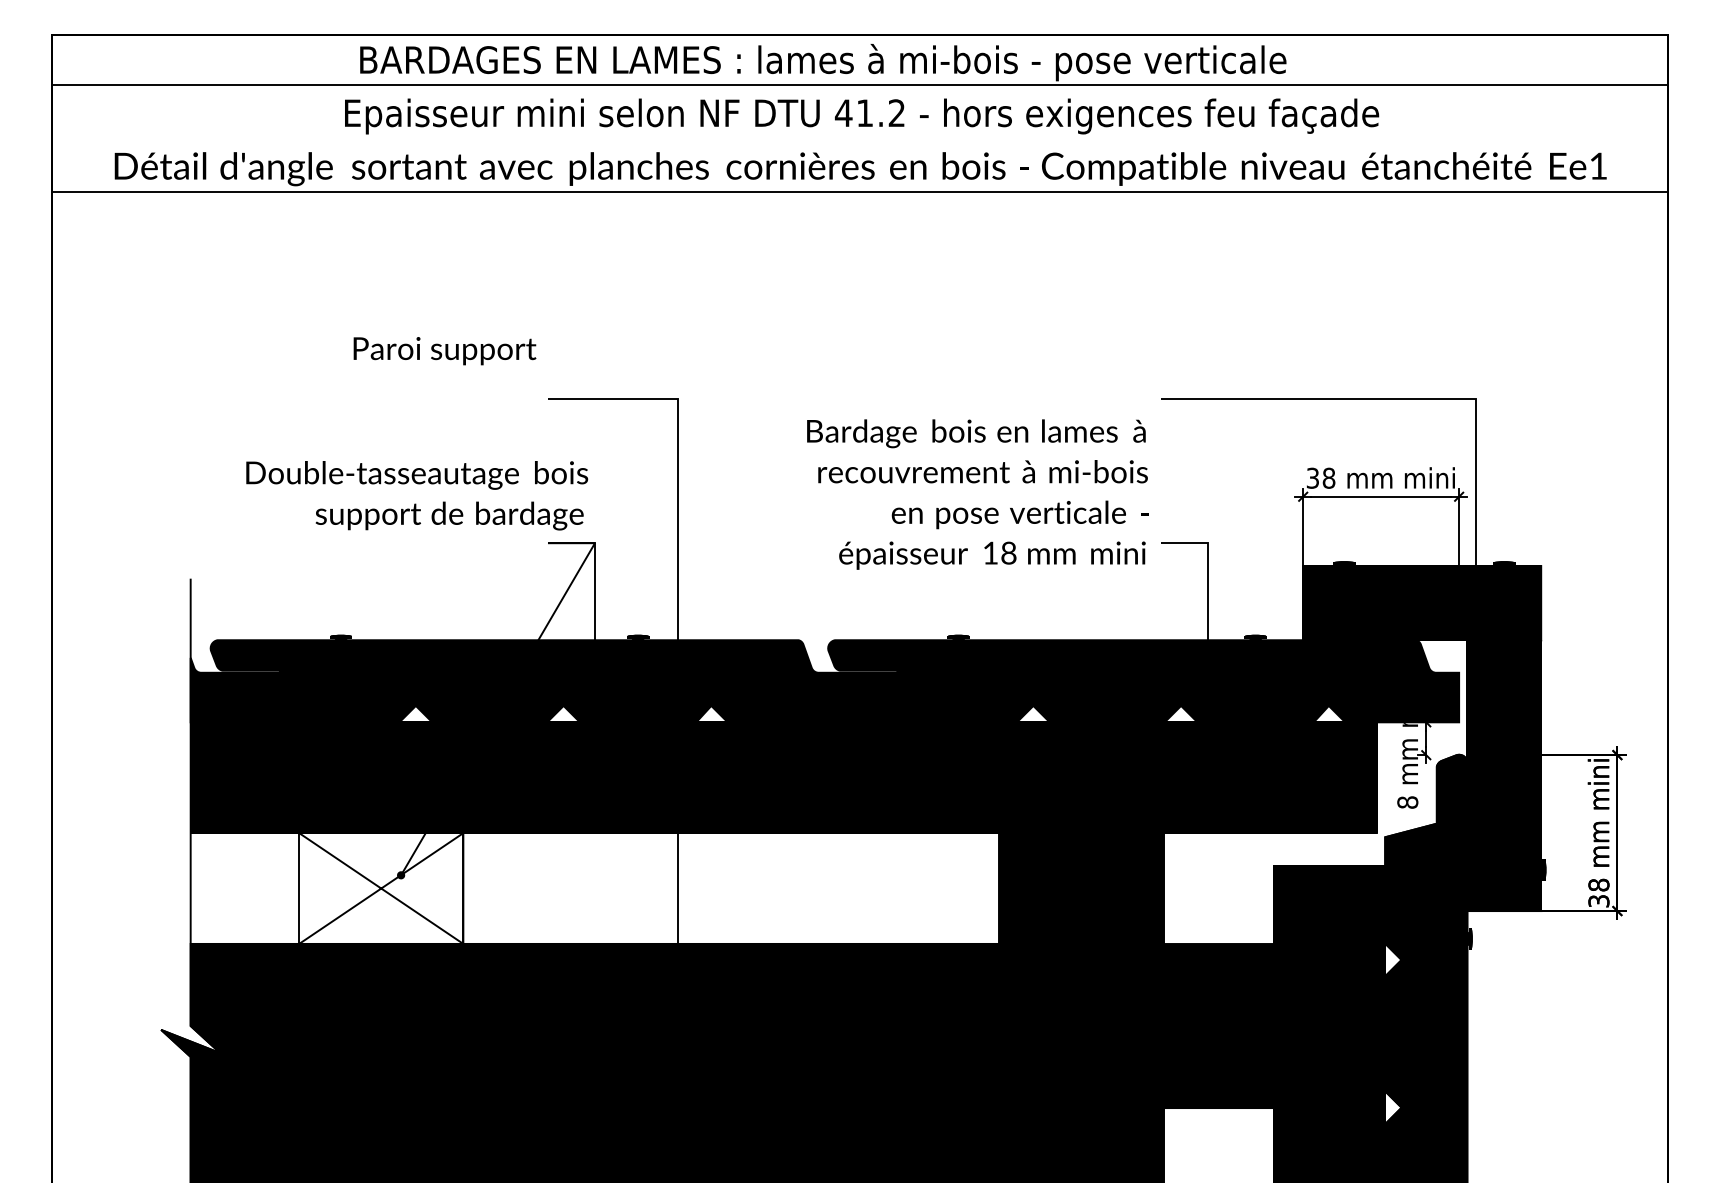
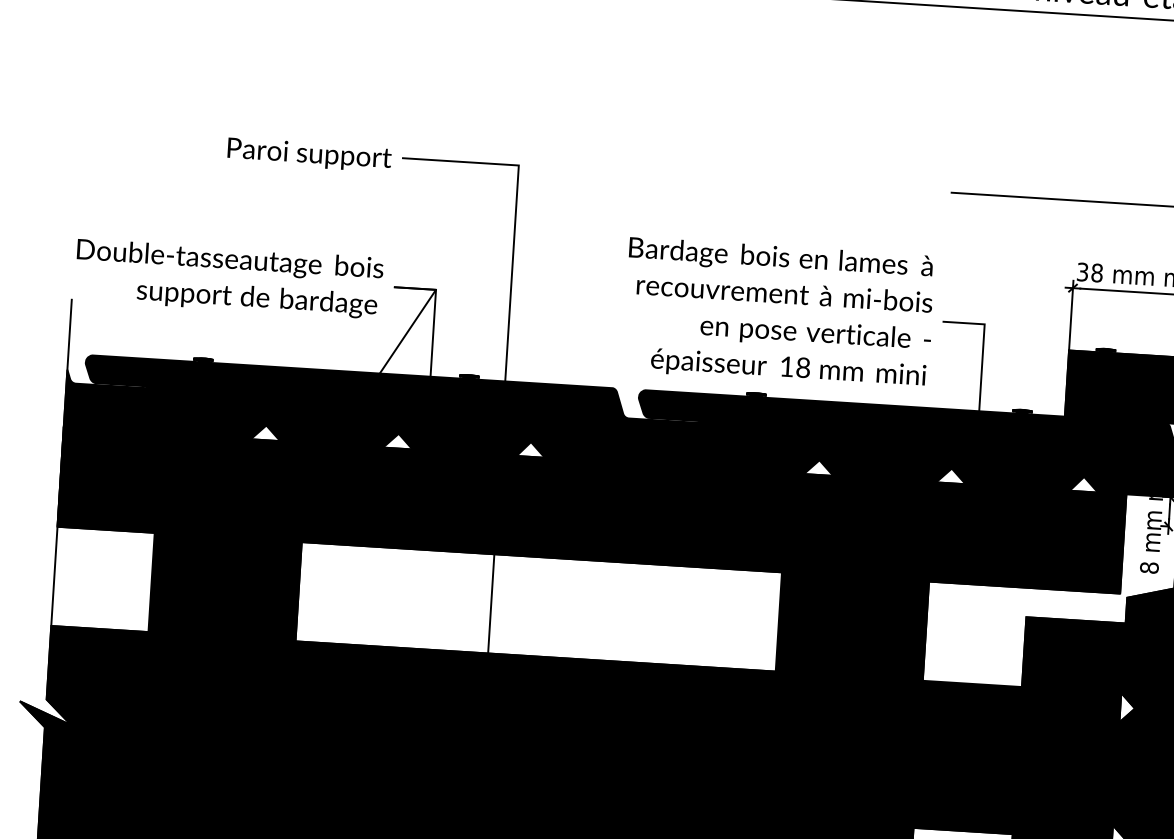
text: (444, 351) -> (309, 155), moved
text: (977, 494) -> (778, 313), moved
text: (417, 495) -> (229, 278), moved
fill: (381, 888) -> (225, 587), added

